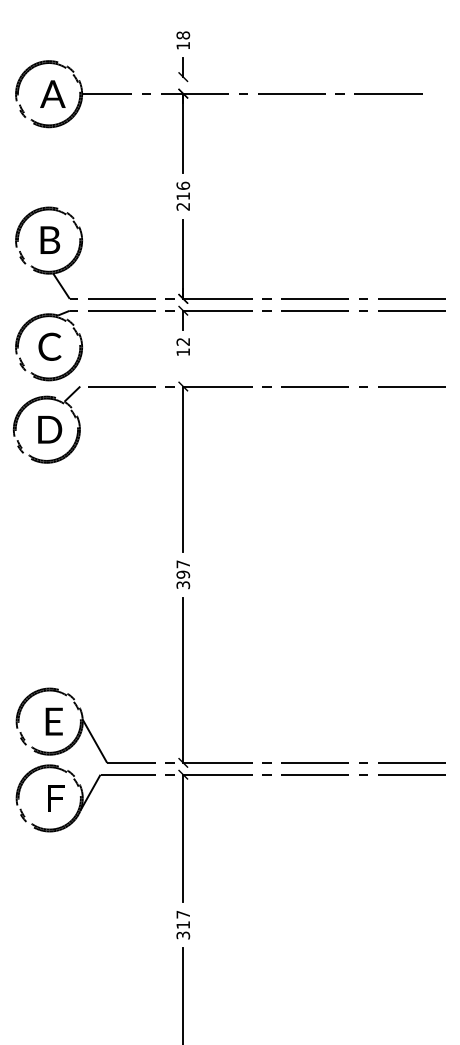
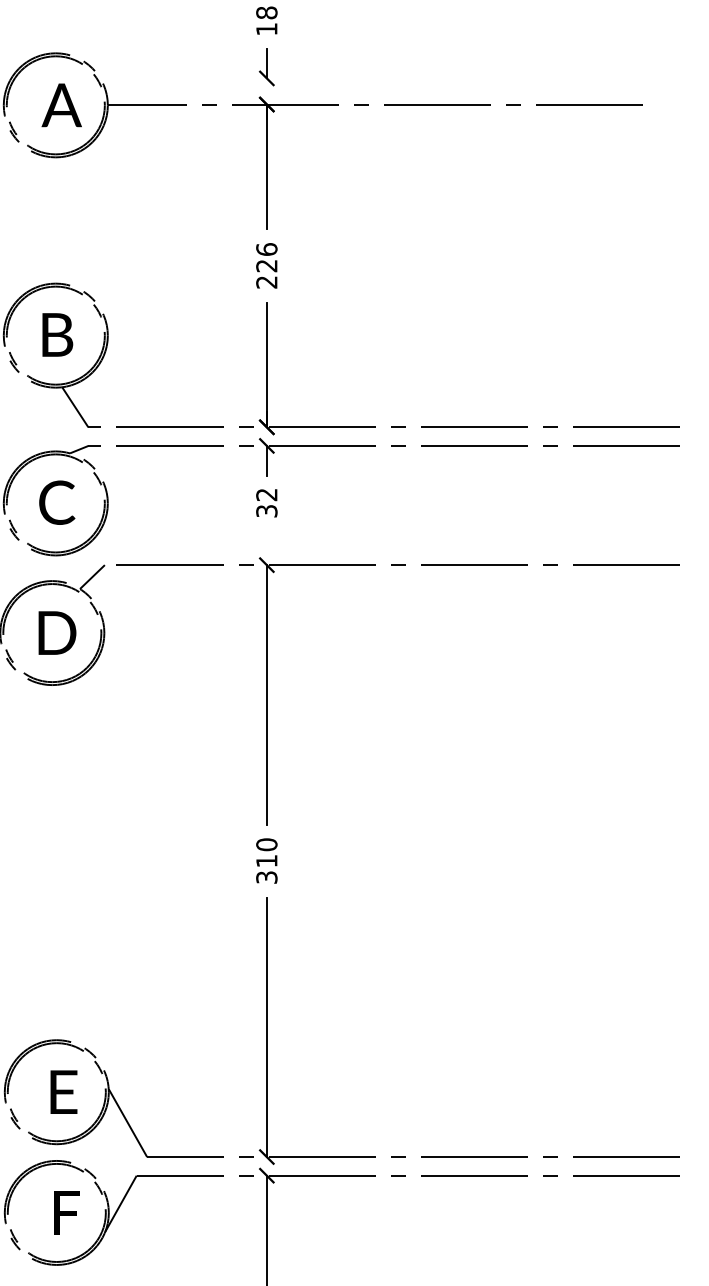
text: (182, 196) -> (265, 266), 216 -> 226
text: (183, 352) -> (267, 511), 12 -> 32
text: (183, 569) -> (267, 852), 397 -> 310

